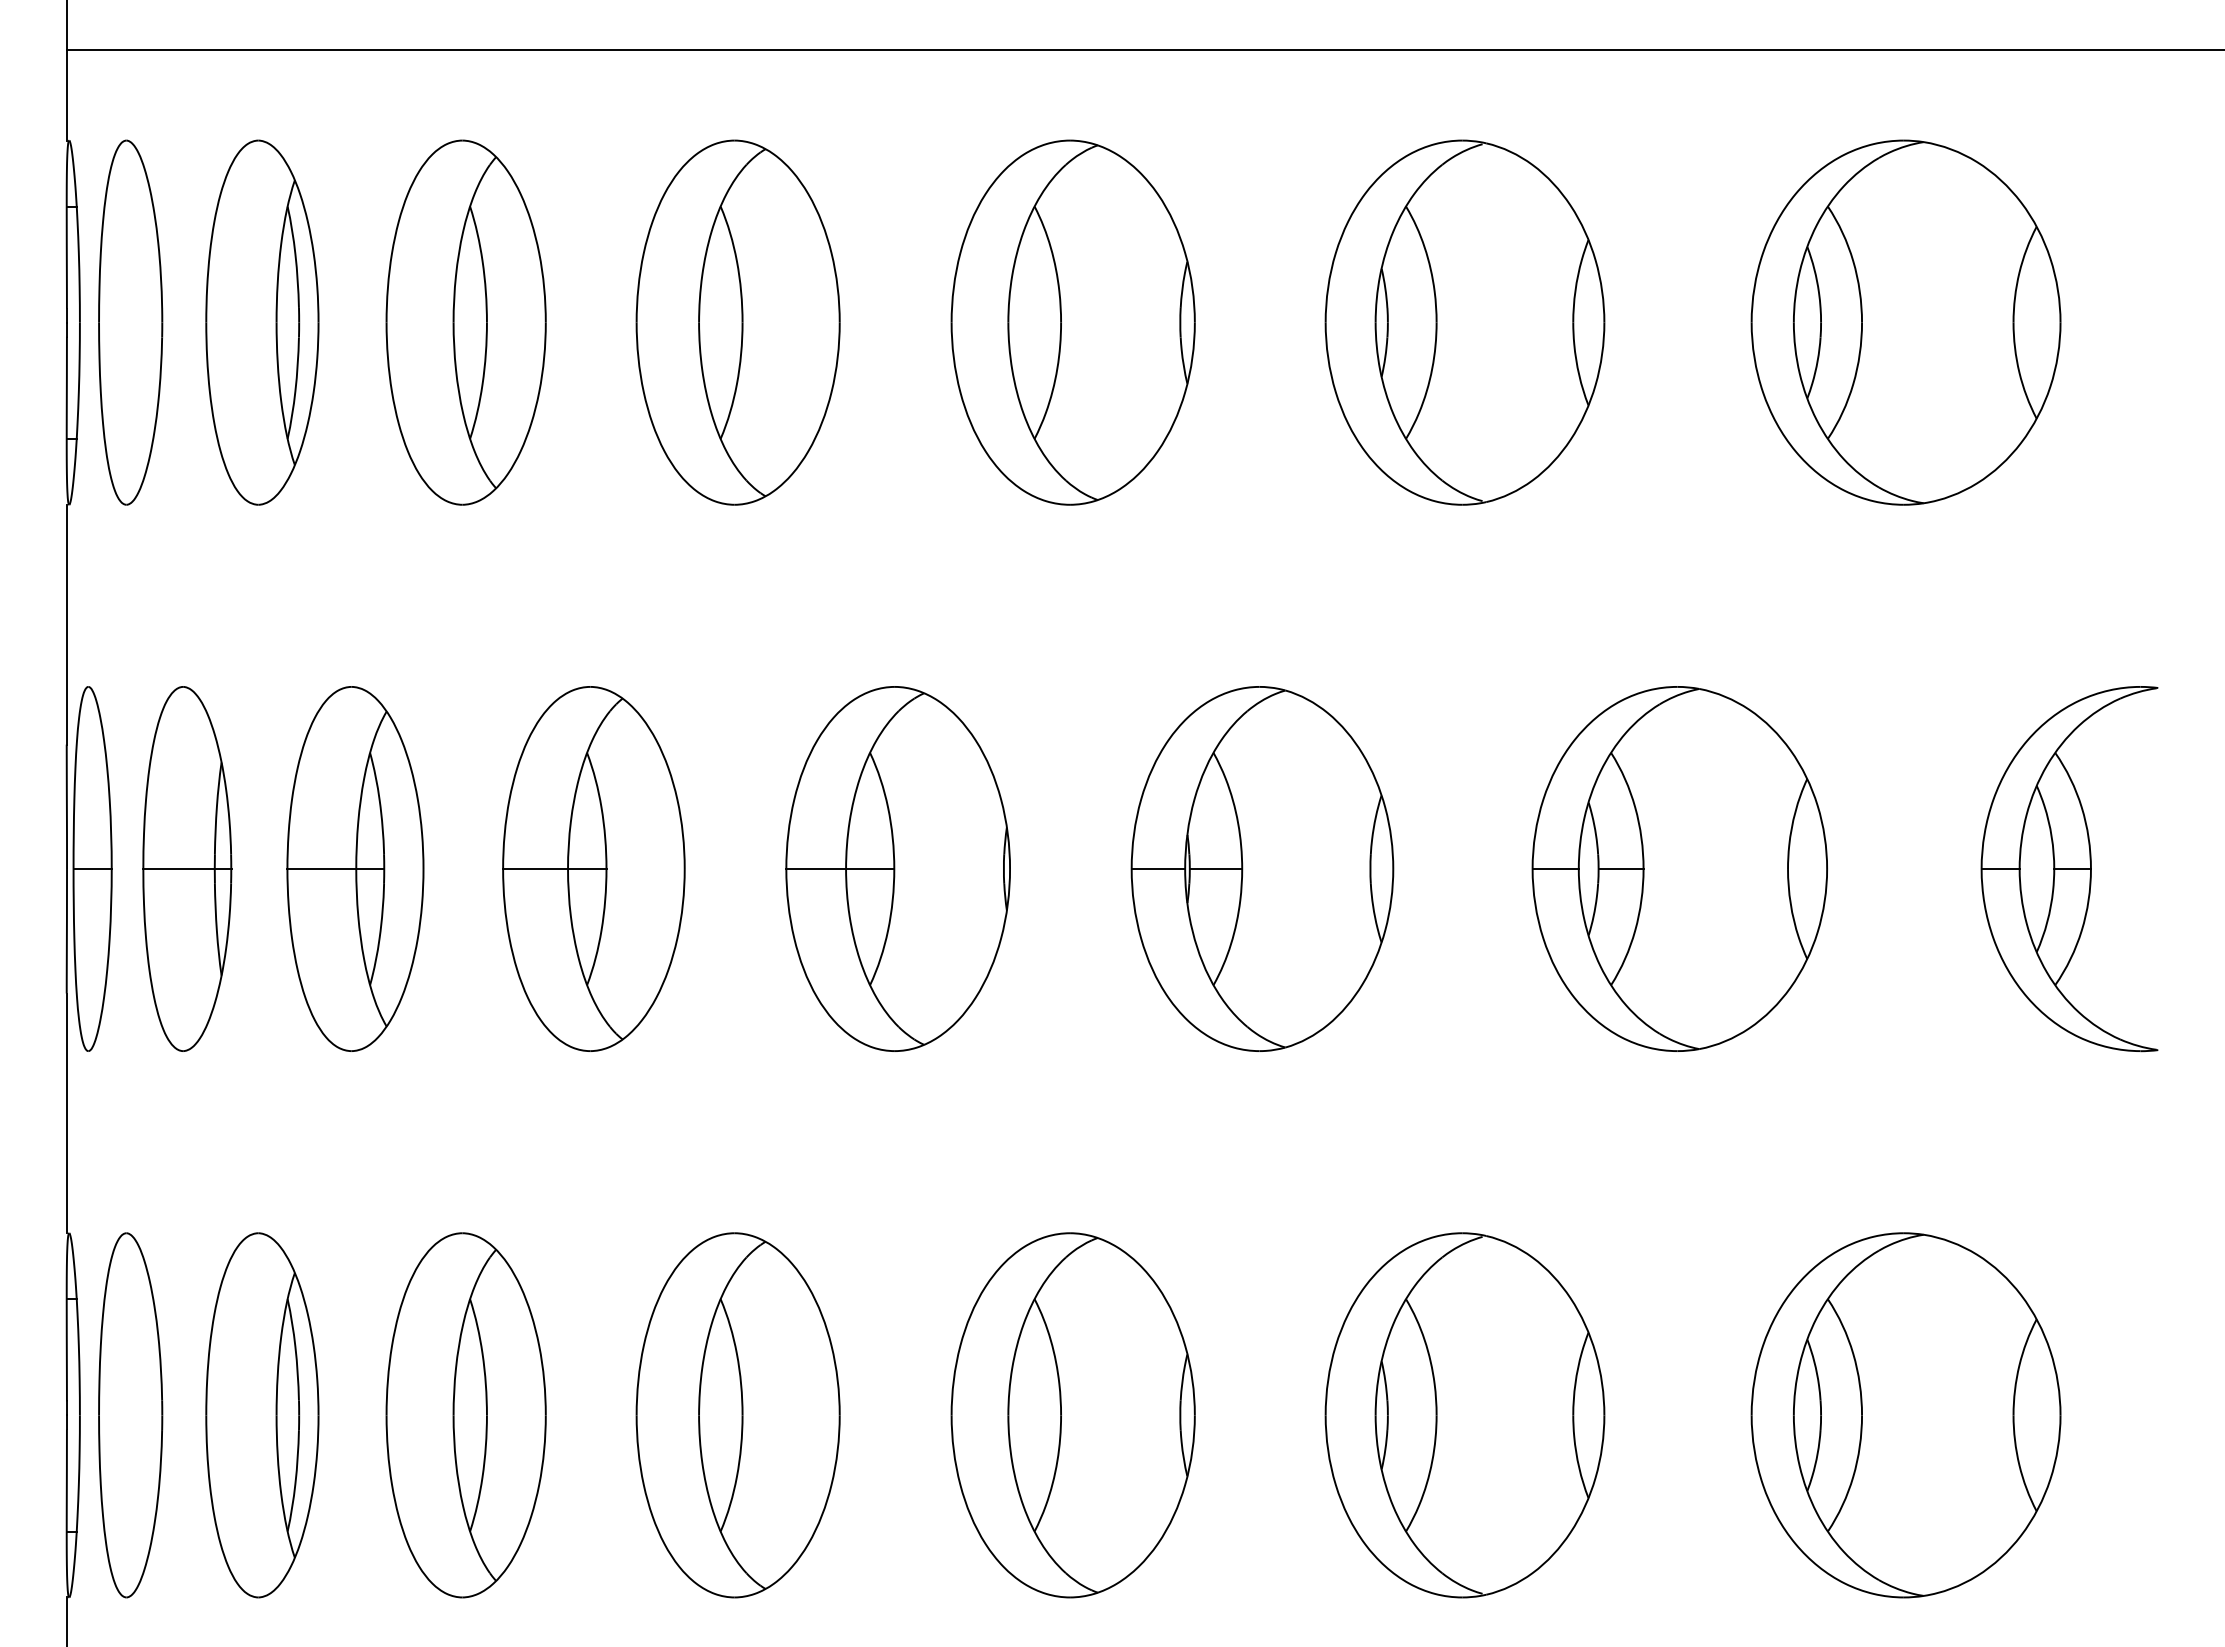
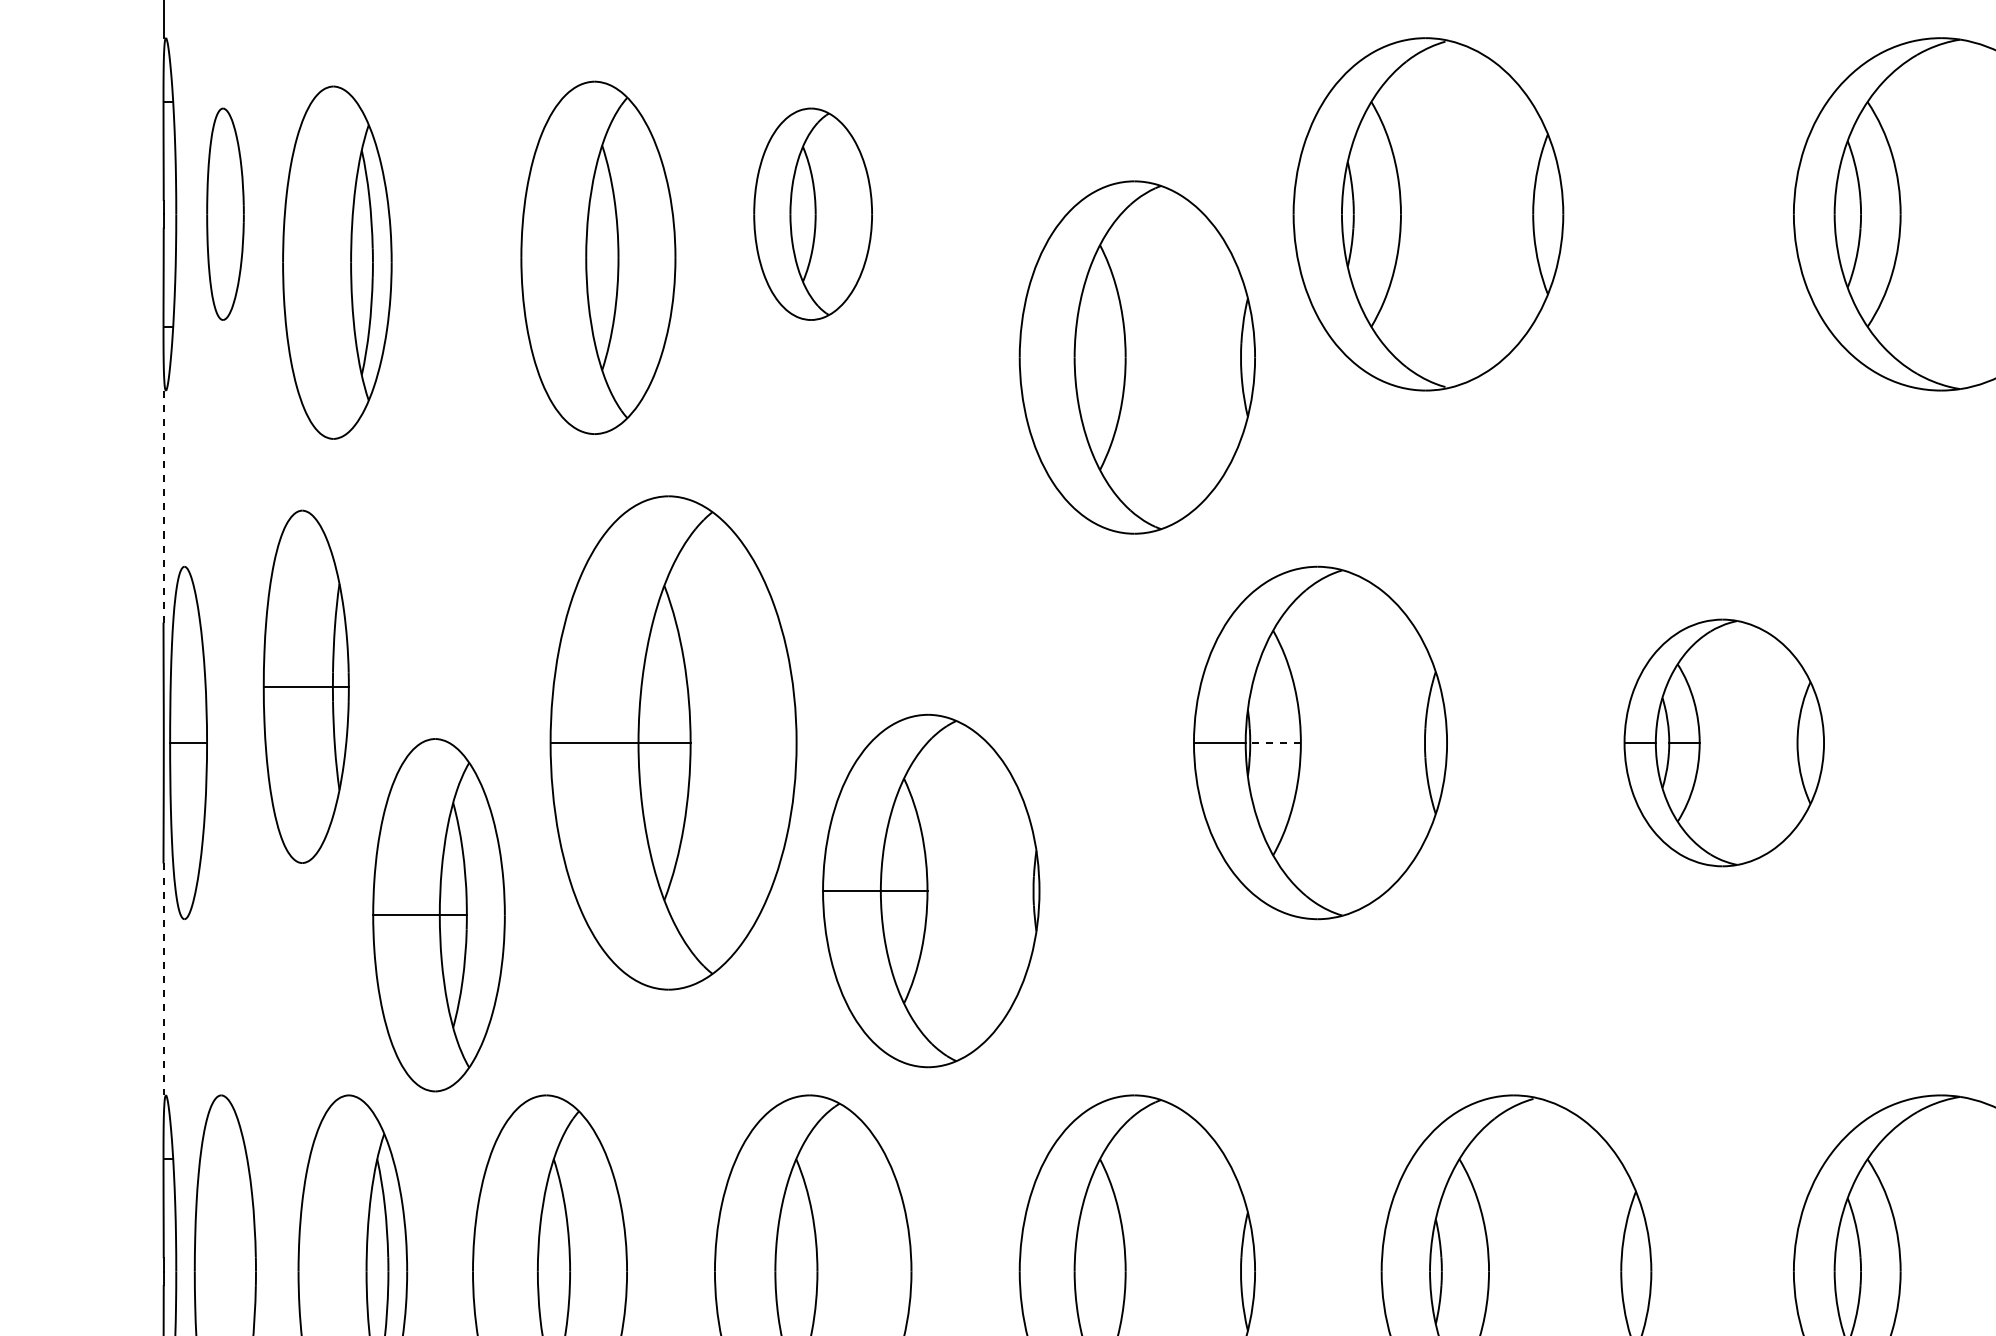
part: (130, 322) -> (225, 214), size x0.6
part: (262, 322) -> (337, 262), moved
part: (465, 322) -> (597, 257), moved
part: (737, 322) -> (812, 214), size x0.6
part: (1072, 322) -> (1136, 357), moved
part: (1464, 322) -> (1427, 214), moved
line: (66, 624) -> (163, 506), solid -> dashed
part: (187, 868) -> (306, 686), moved
part: (355, 868) -> (439, 914), moved
part: (593, 868) -> (673, 742), size x1.4
part: (897, 868) -> (930, 890), moved
part: (1679, 868) -> (1724, 742), size x0.7
line: (1215, 869) -> (1275, 743), solid -> dashed
line: (66, 1113) -> (163, 979), solid -> dashed

